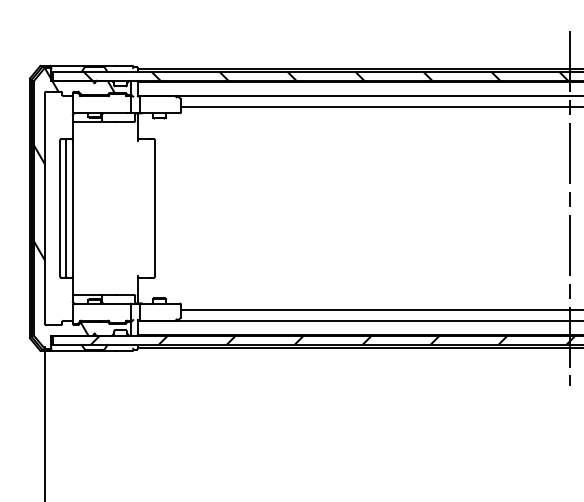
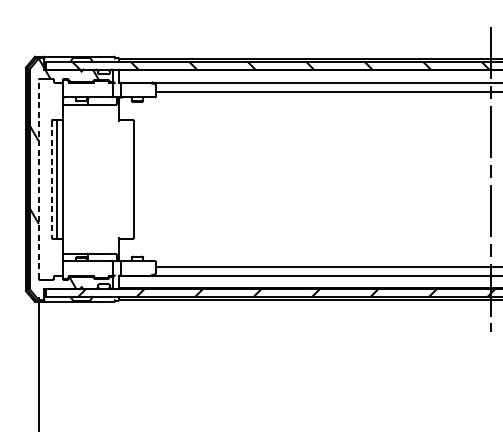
line: (44, 207) -> (38, 178), solid -> dashed
line: (60, 208) -> (52, 179), solid -> dashed

